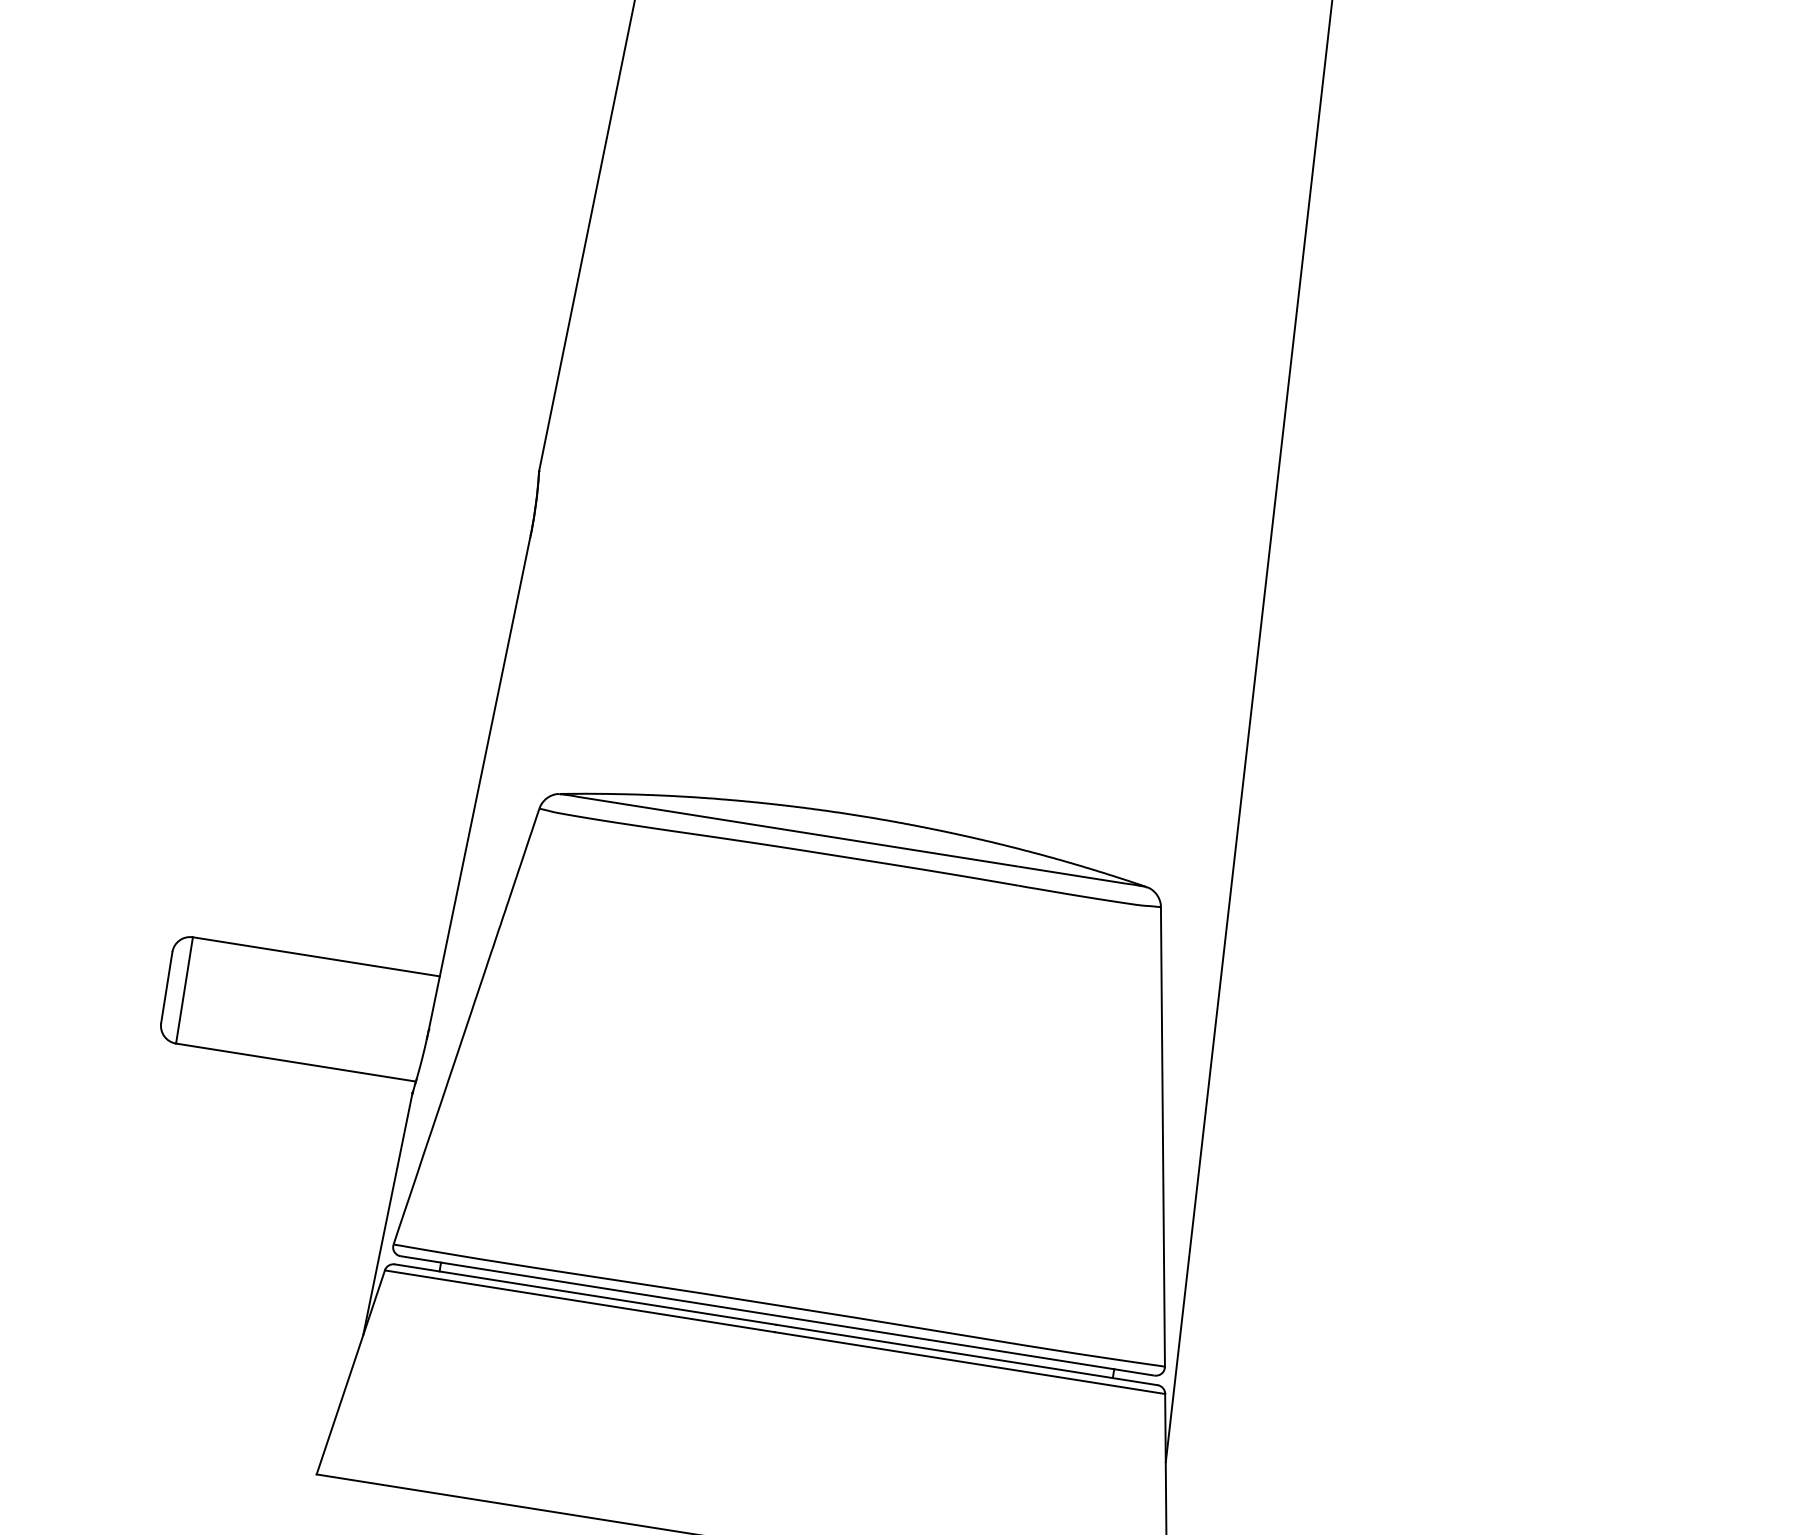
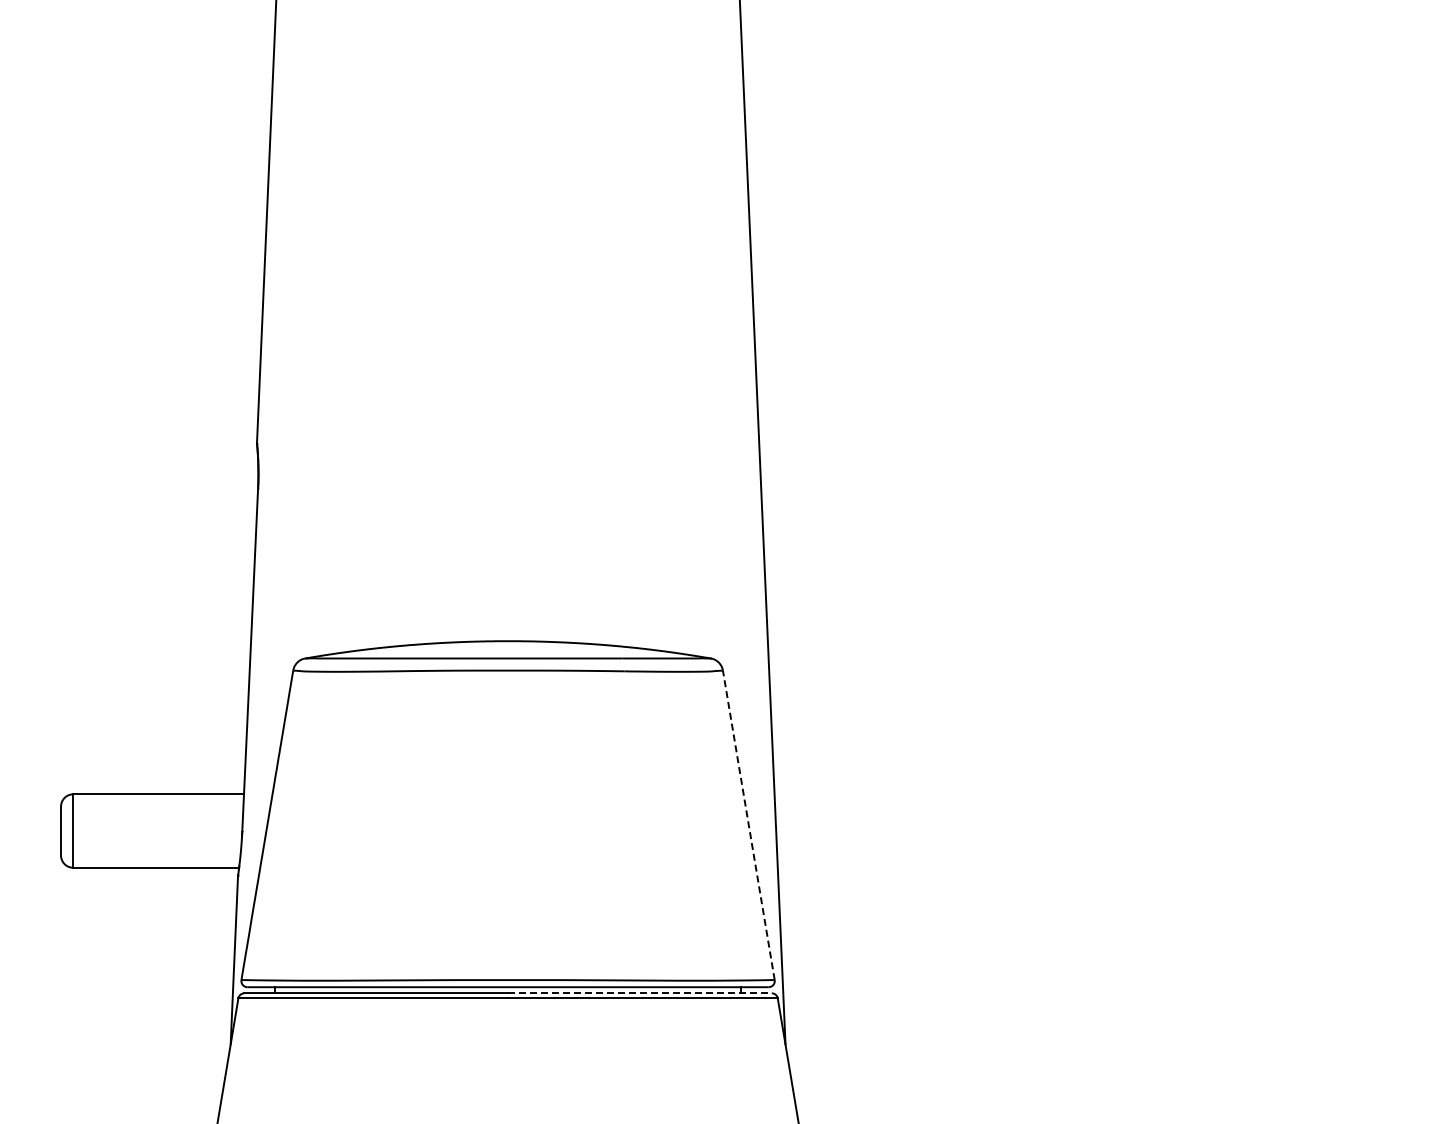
line: (1162, 1137) -> (748, 825), solid -> dashed
line: (966, 1355) -> (639, 993), solid -> dashed

